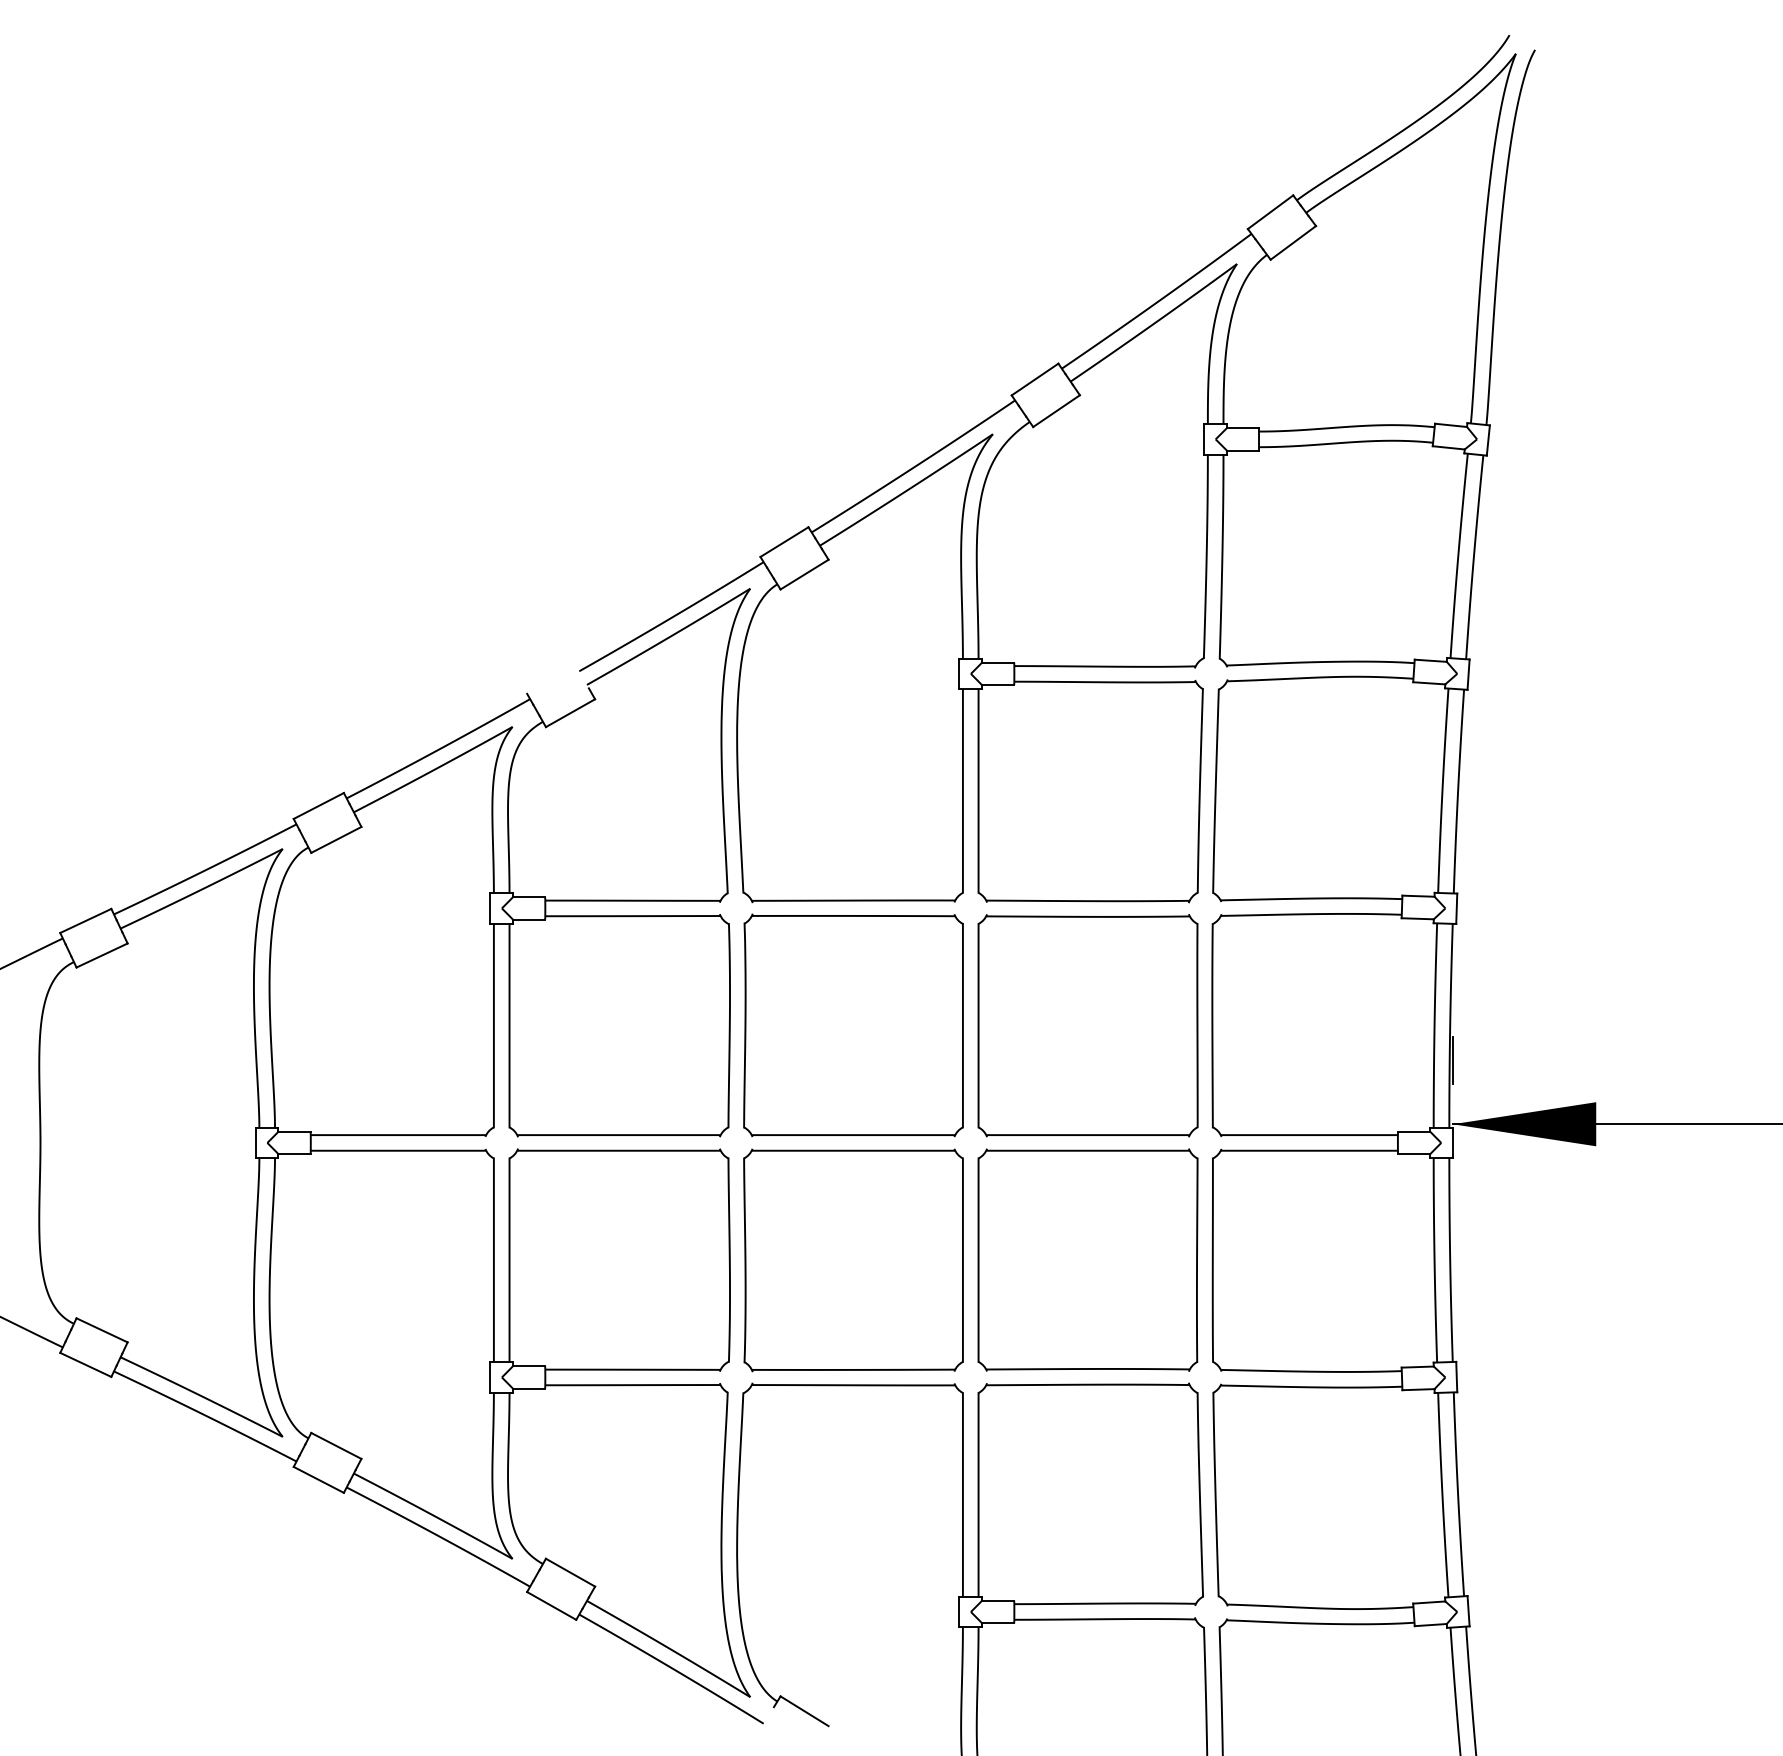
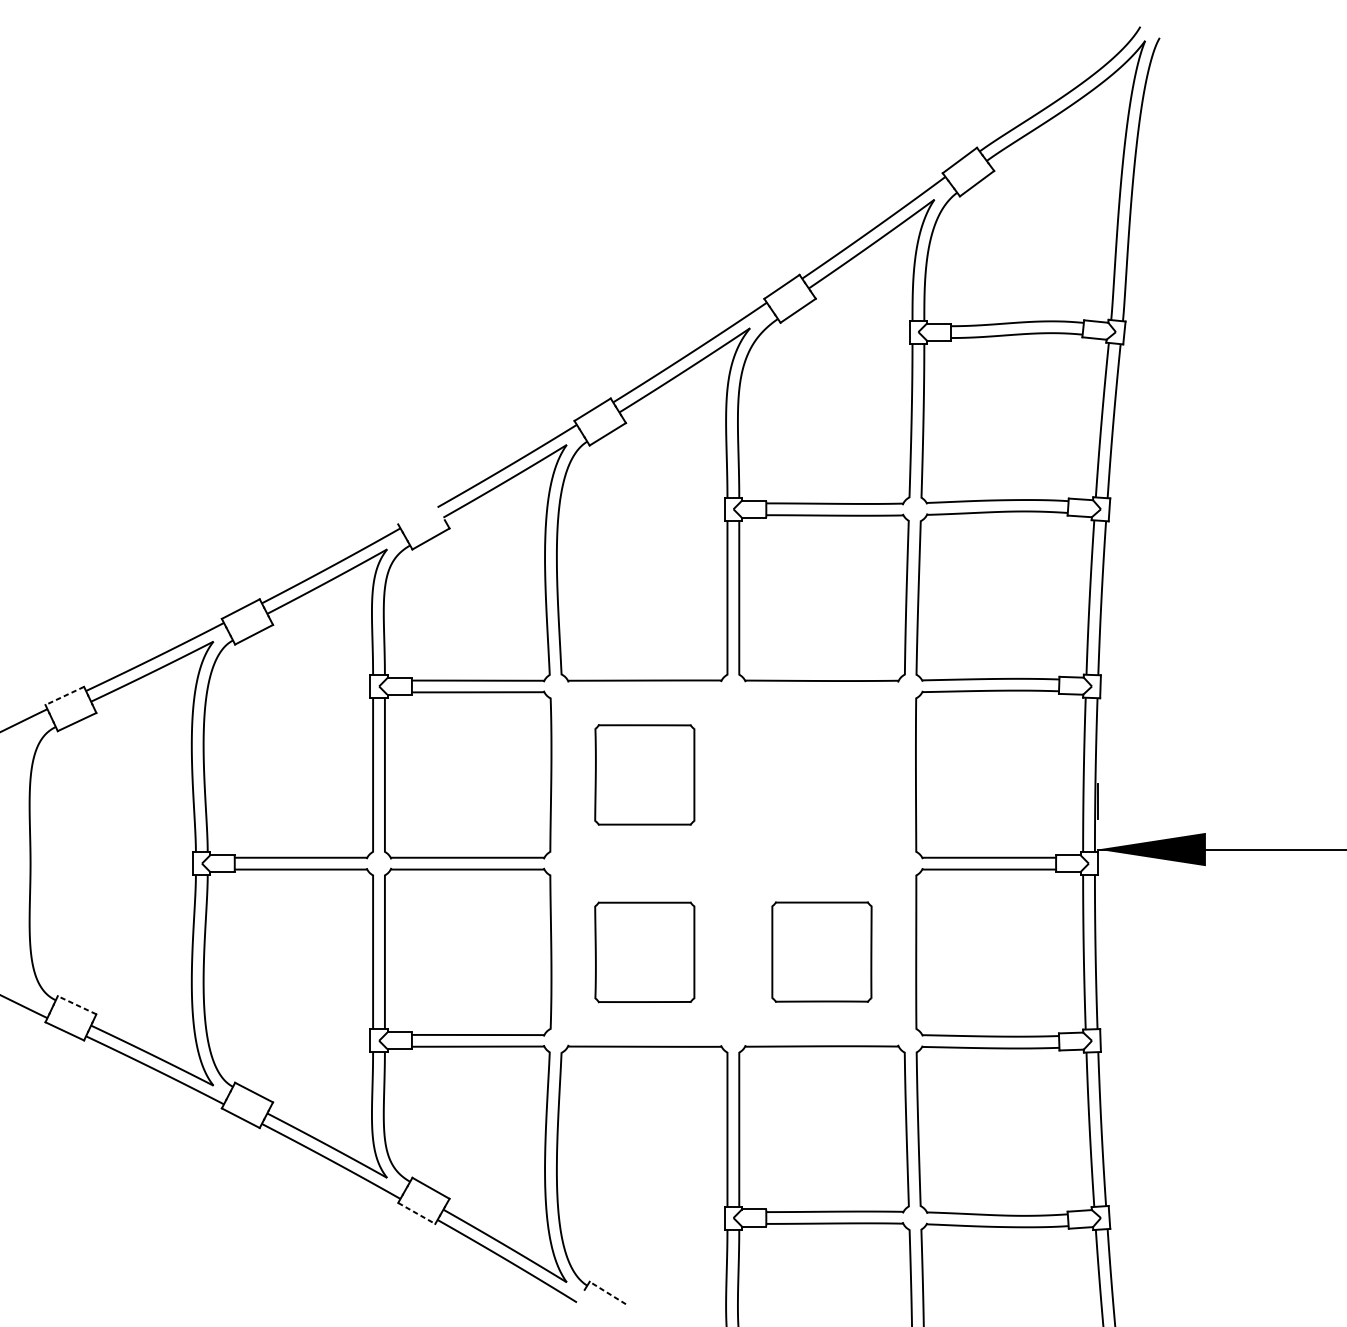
line: (85, 921) -> (64, 696), solid -> dashed
part: (853, 1025) -> (644, 774), size x0.6
part: (1087, 1025) -> (821, 774), removed
part: (1087, 1259) -> (821, 951), size x0.6
part: (853, 1260) -> (644, 952), size x0.6
line: (101, 1330) -> (76, 1005), solid -> dashed
line: (552, 1606) -> (417, 1213), solid -> dashed
line: (804, 1710) -> (607, 1292), solid -> dashed

